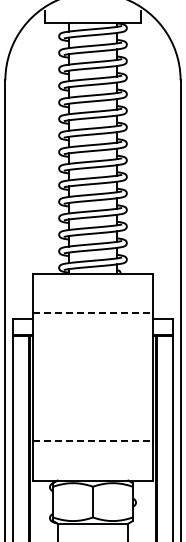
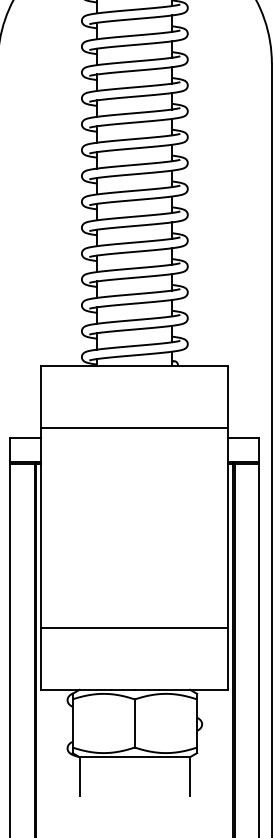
line: (92, 313) -> (134, 428), dashed -> solid
line: (92, 440) -> (134, 627), dashed -> solid

